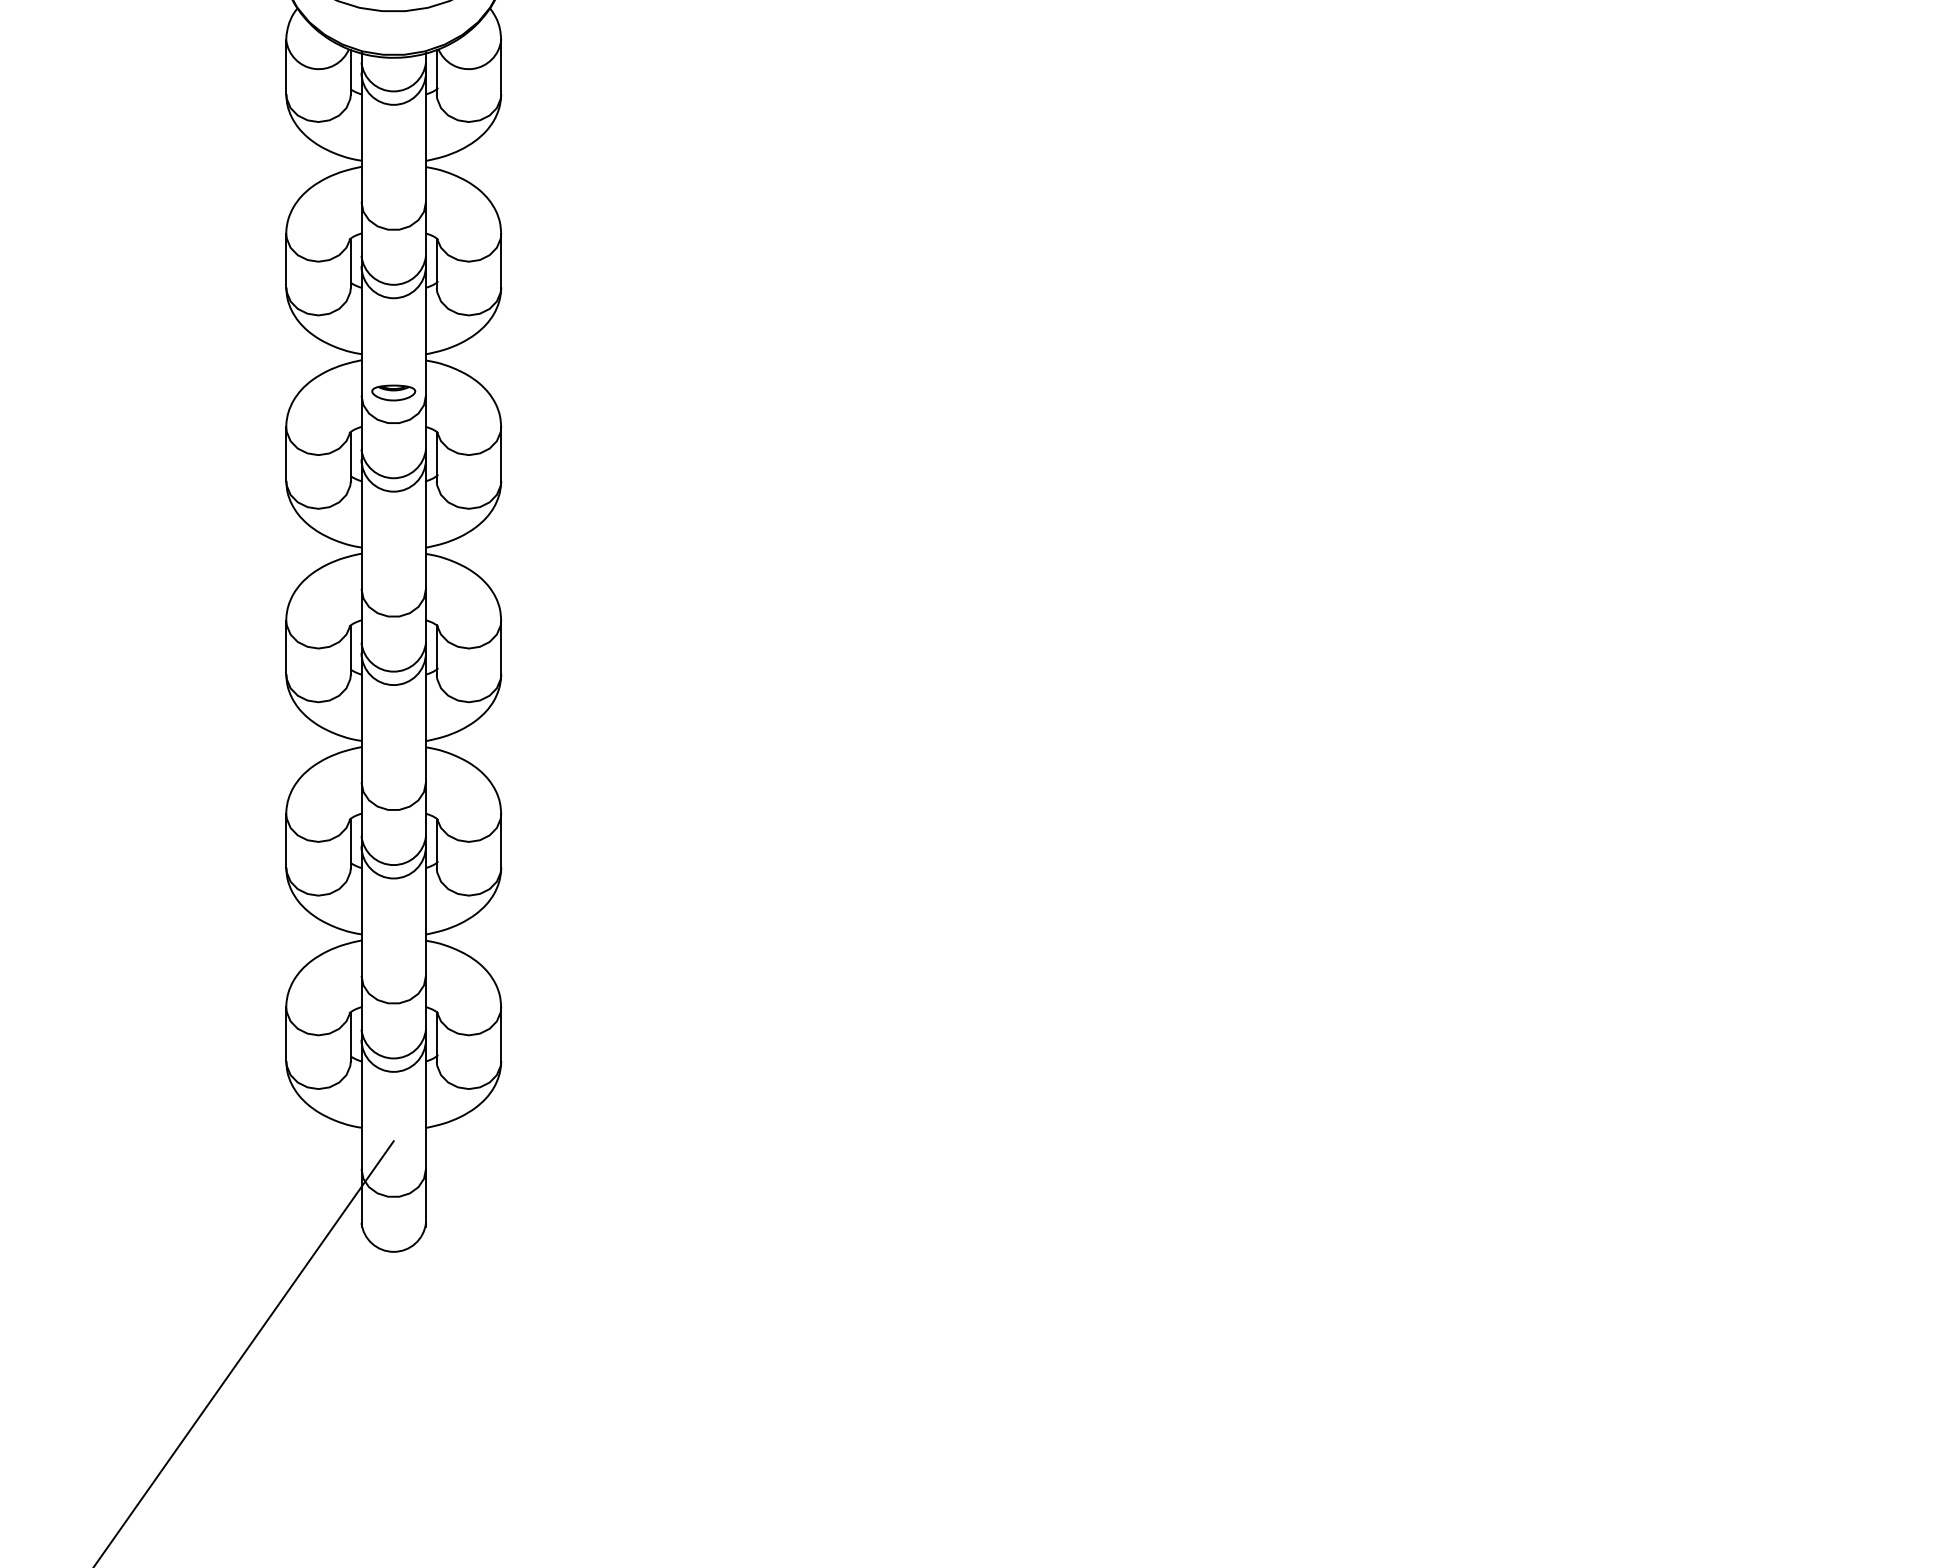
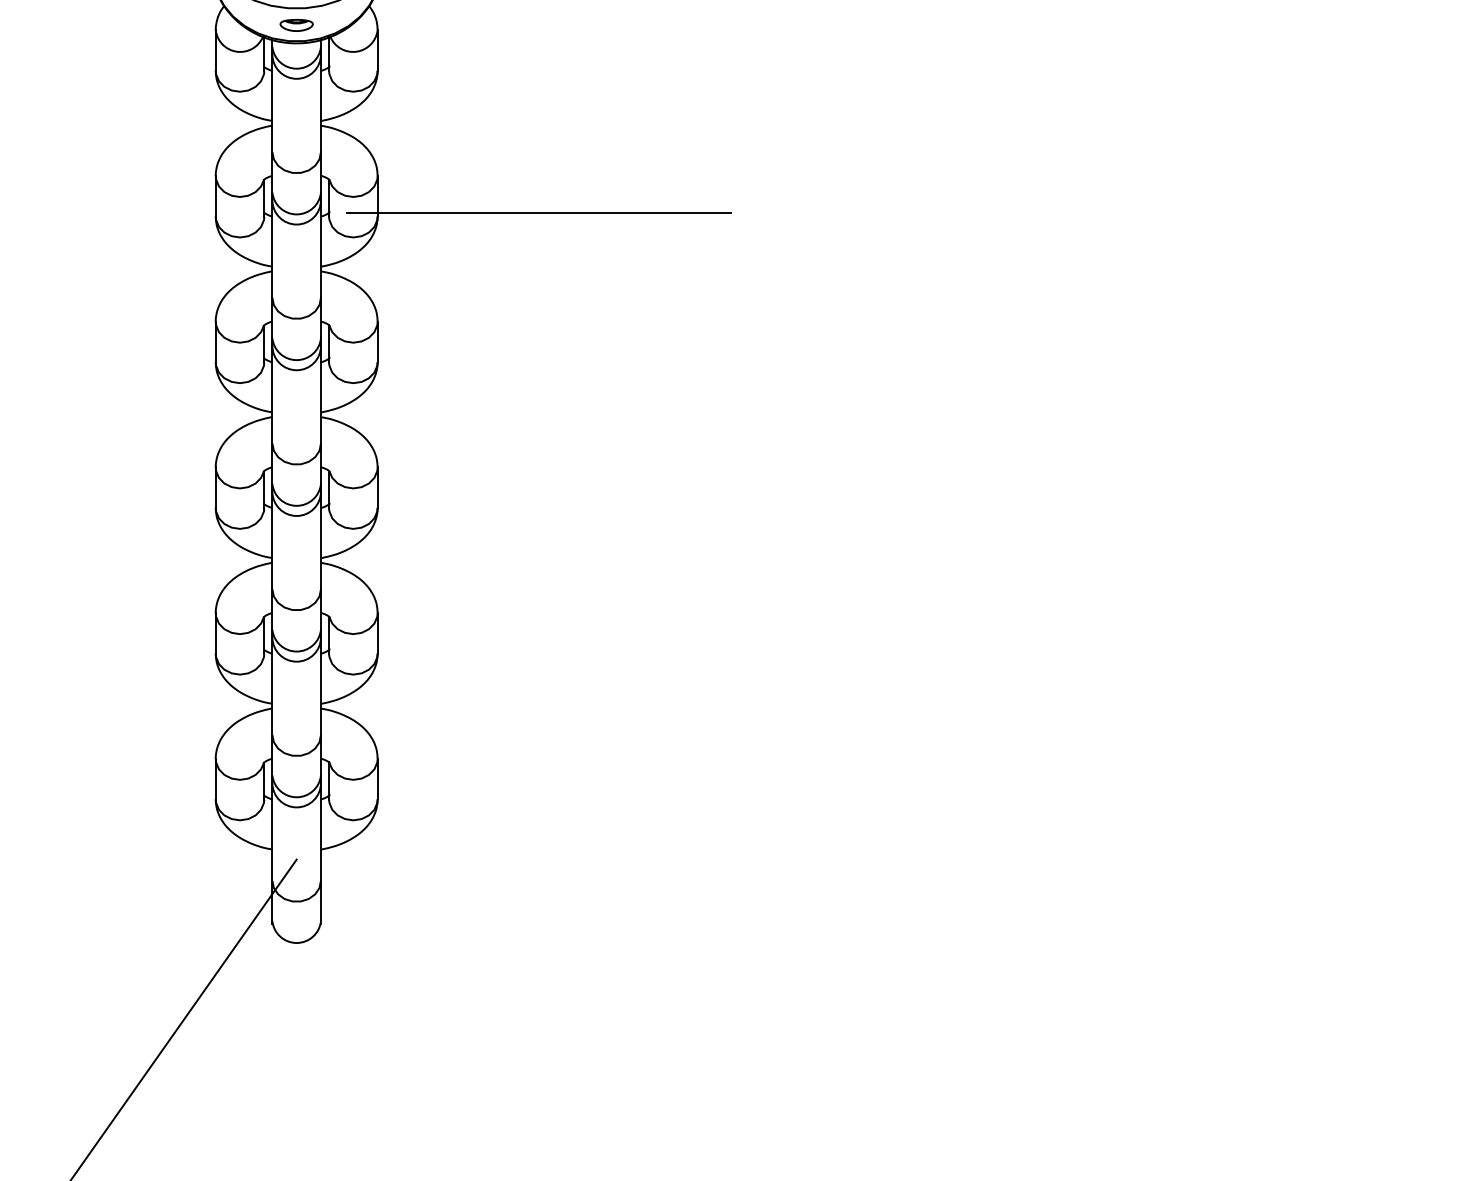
line: (714, 283) -> (538, 213), added
part: (393, 392) -> (296, 25), moved

